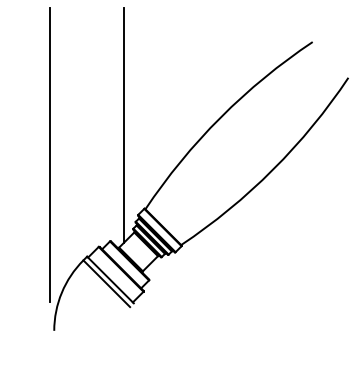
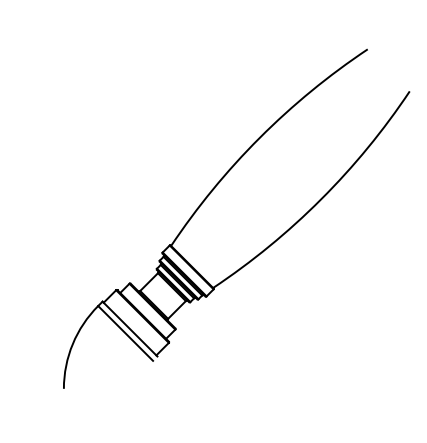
line: (124, 125) -> (146, 147), removed
line: (50, 155) -> (59, 182), removed

